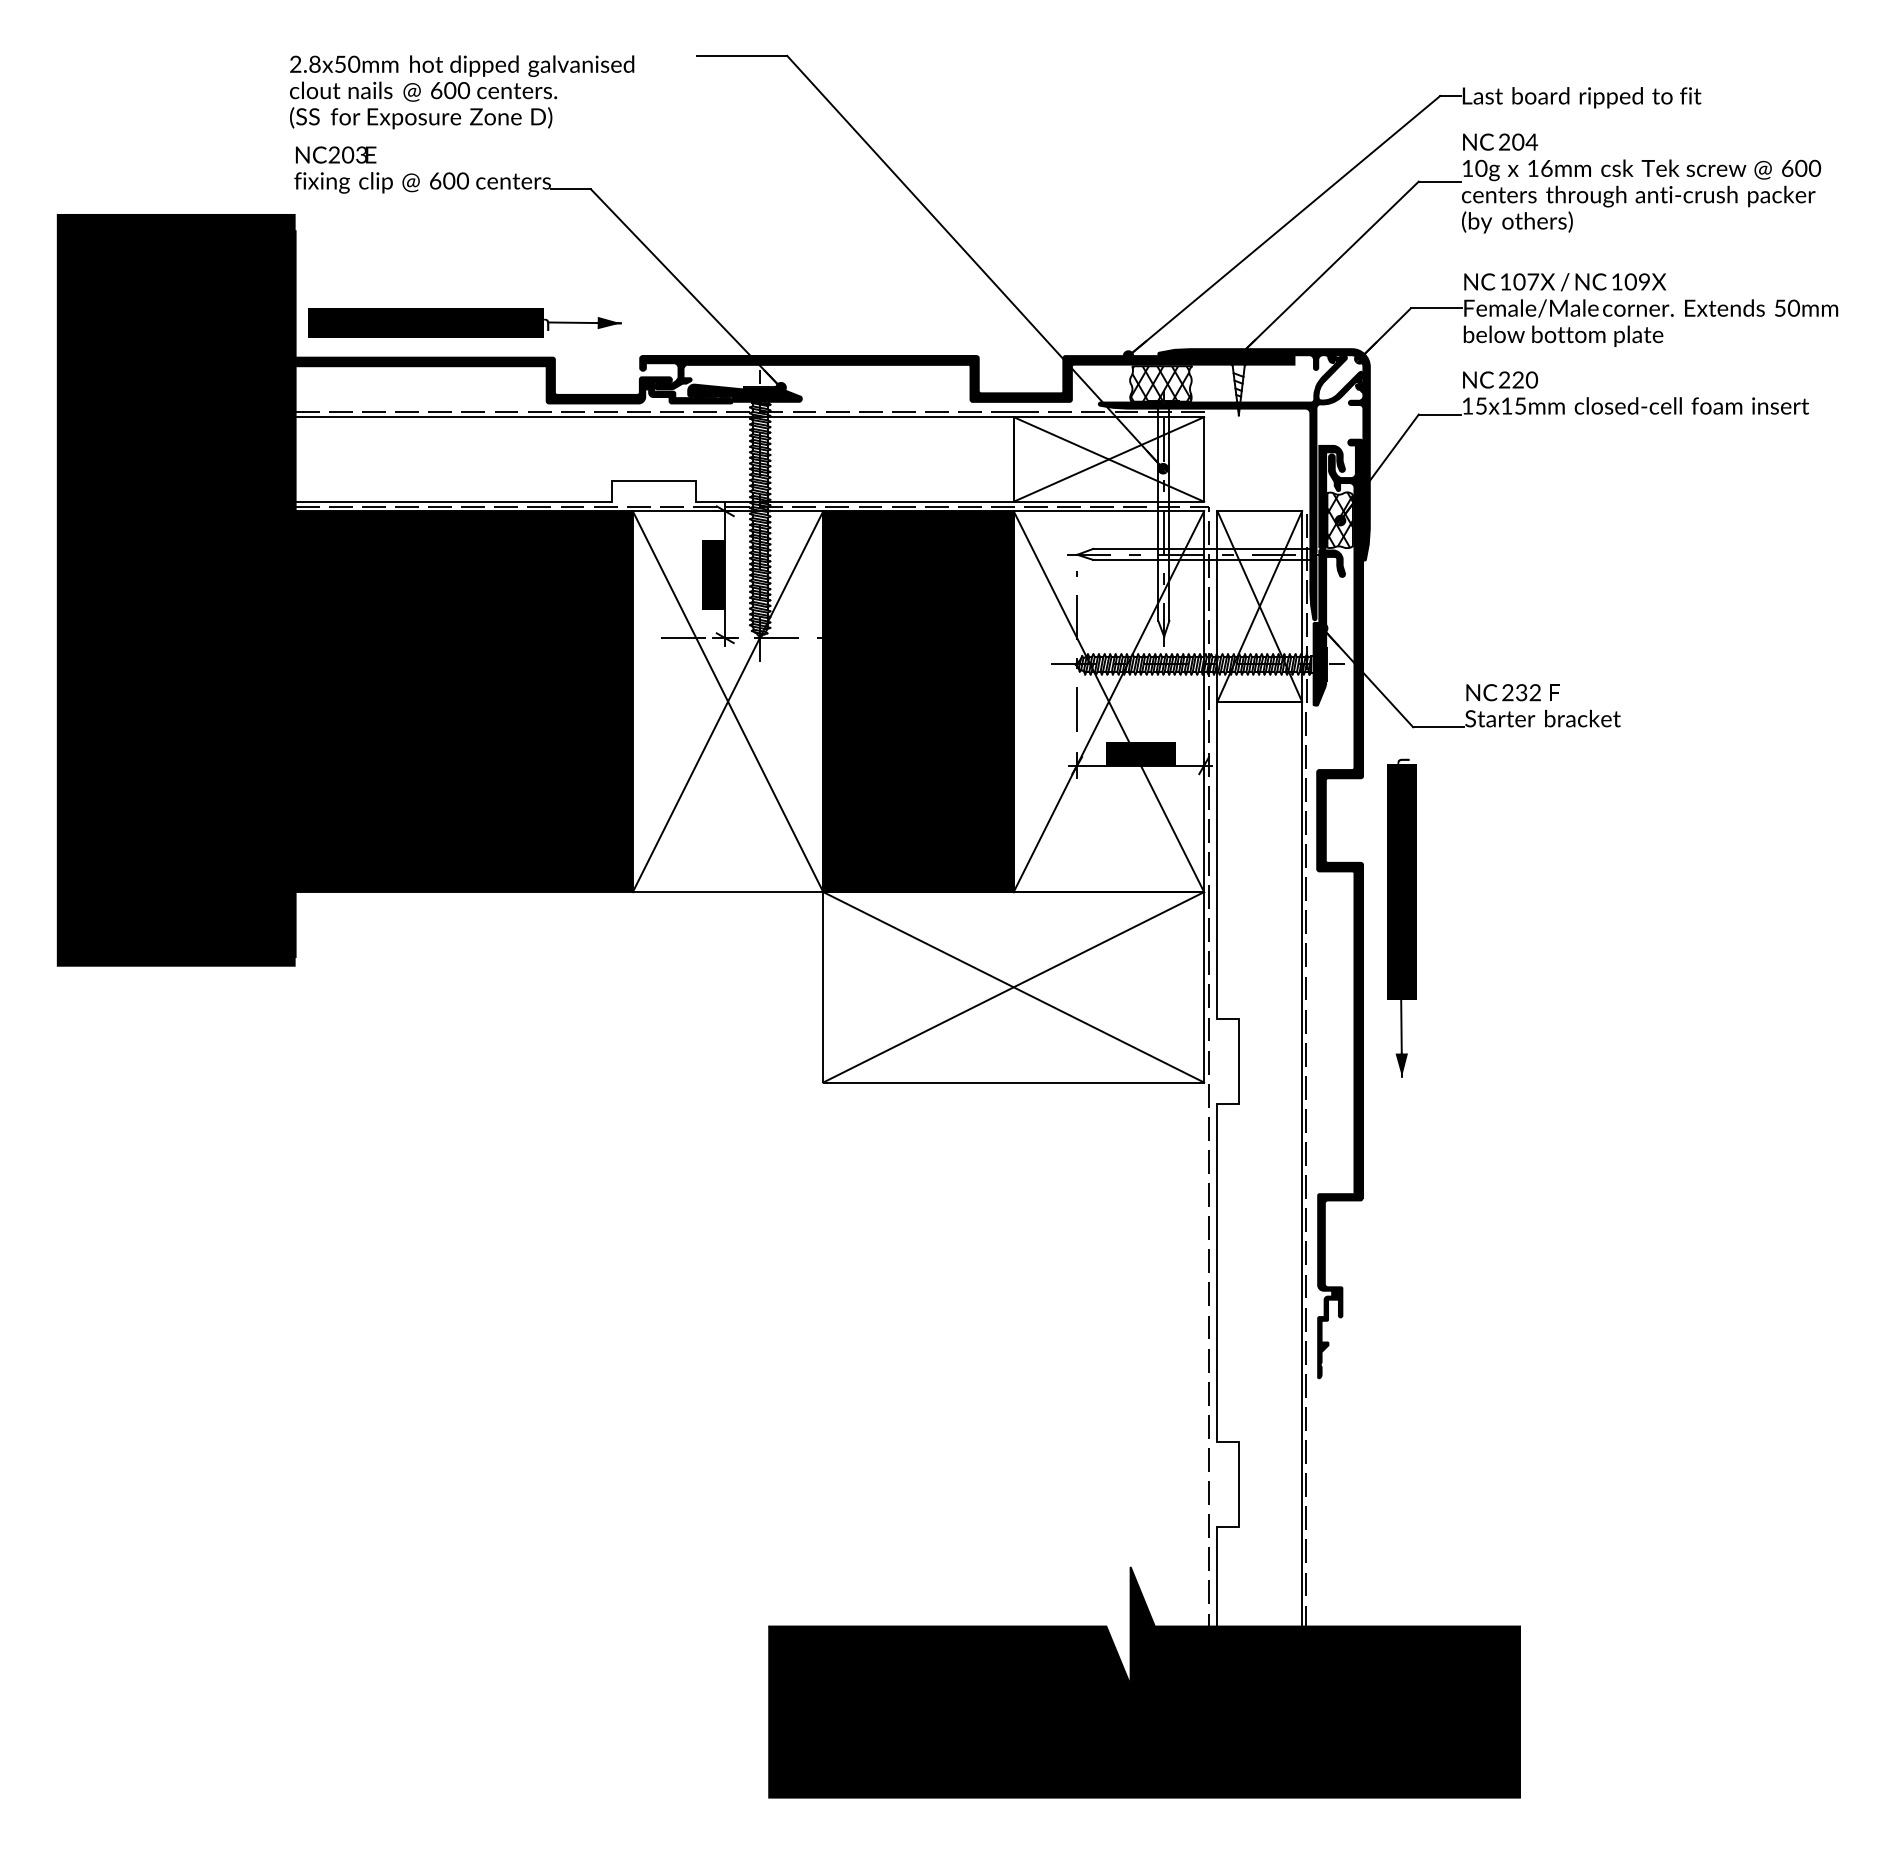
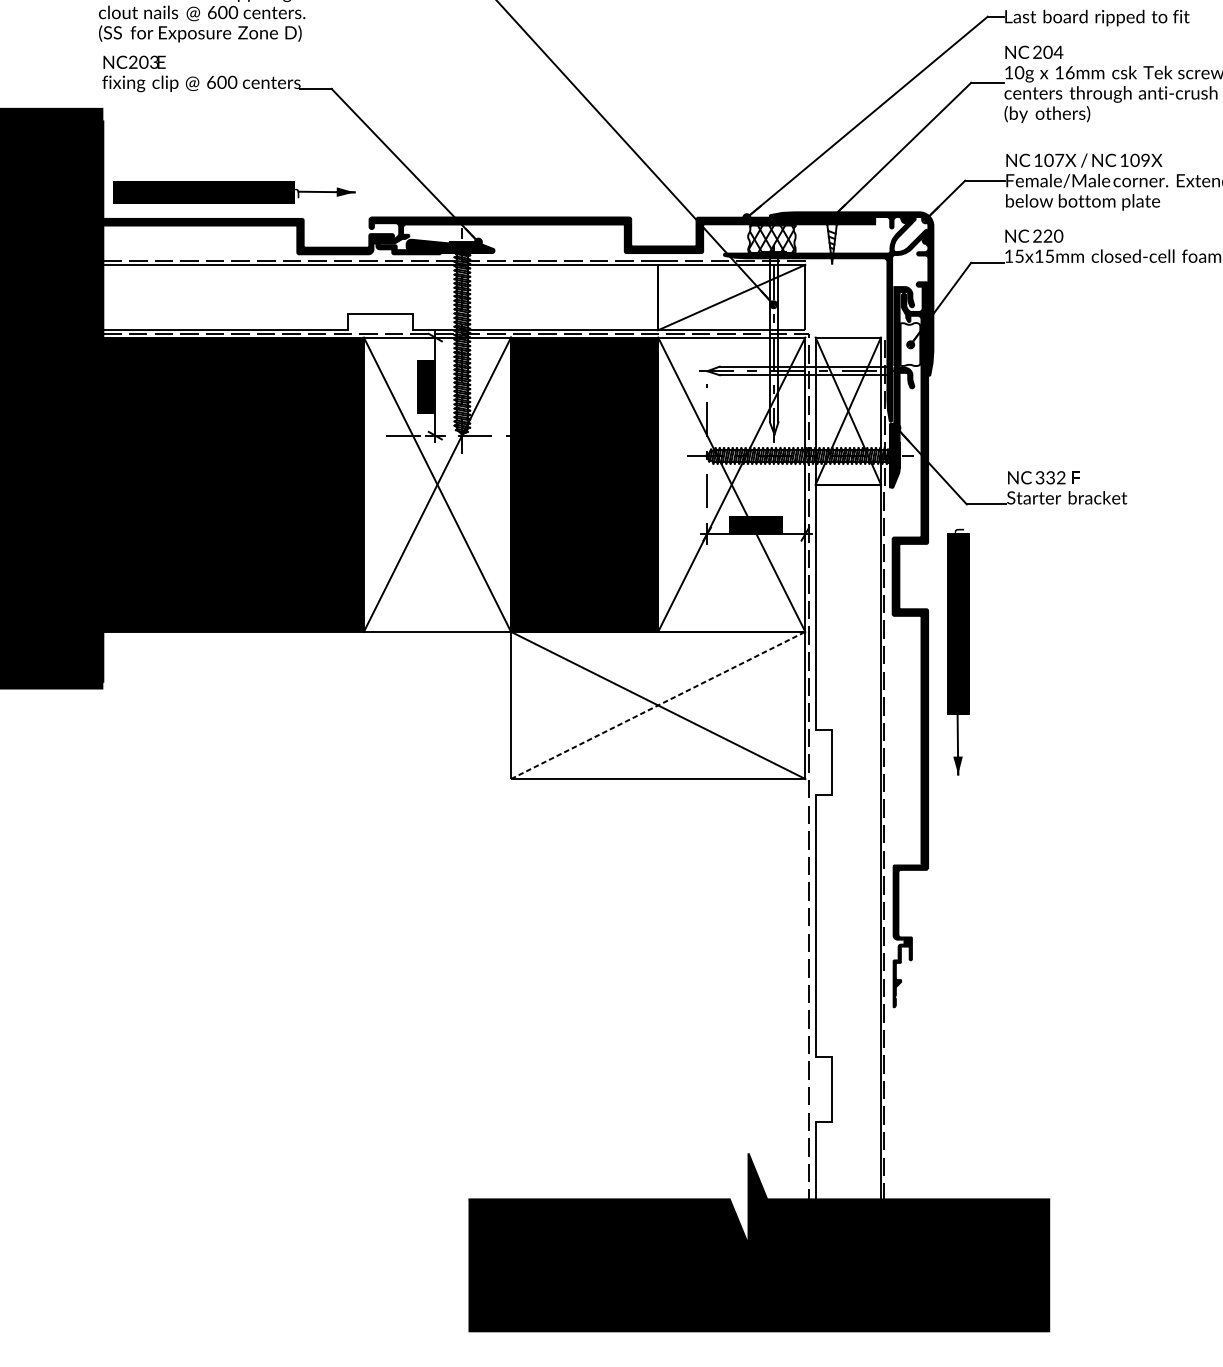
line: (1108, 459) -> (731, 297), removed
hatch: (1339, 519) -> (909, 343), removed
text: (1507, 695) -> (1039, 479), 232 -> 332
line: (1013, 987) -> (658, 705), solid -> dashed

